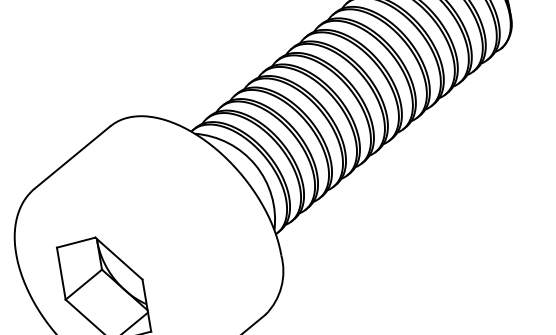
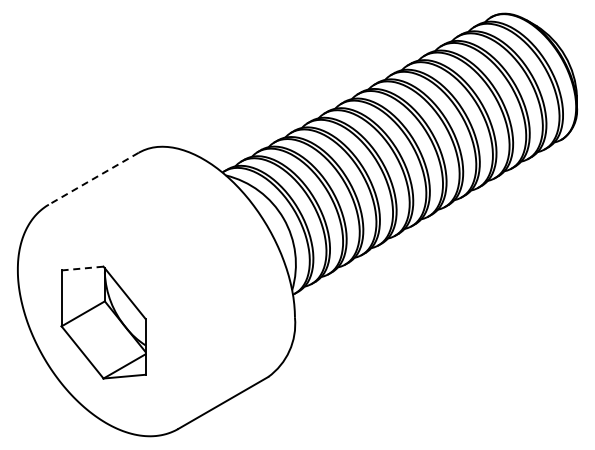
line: (72, 157) -> (93, 178), solid -> dashed
line: (76, 242) -> (82, 268), solid -> dashed

